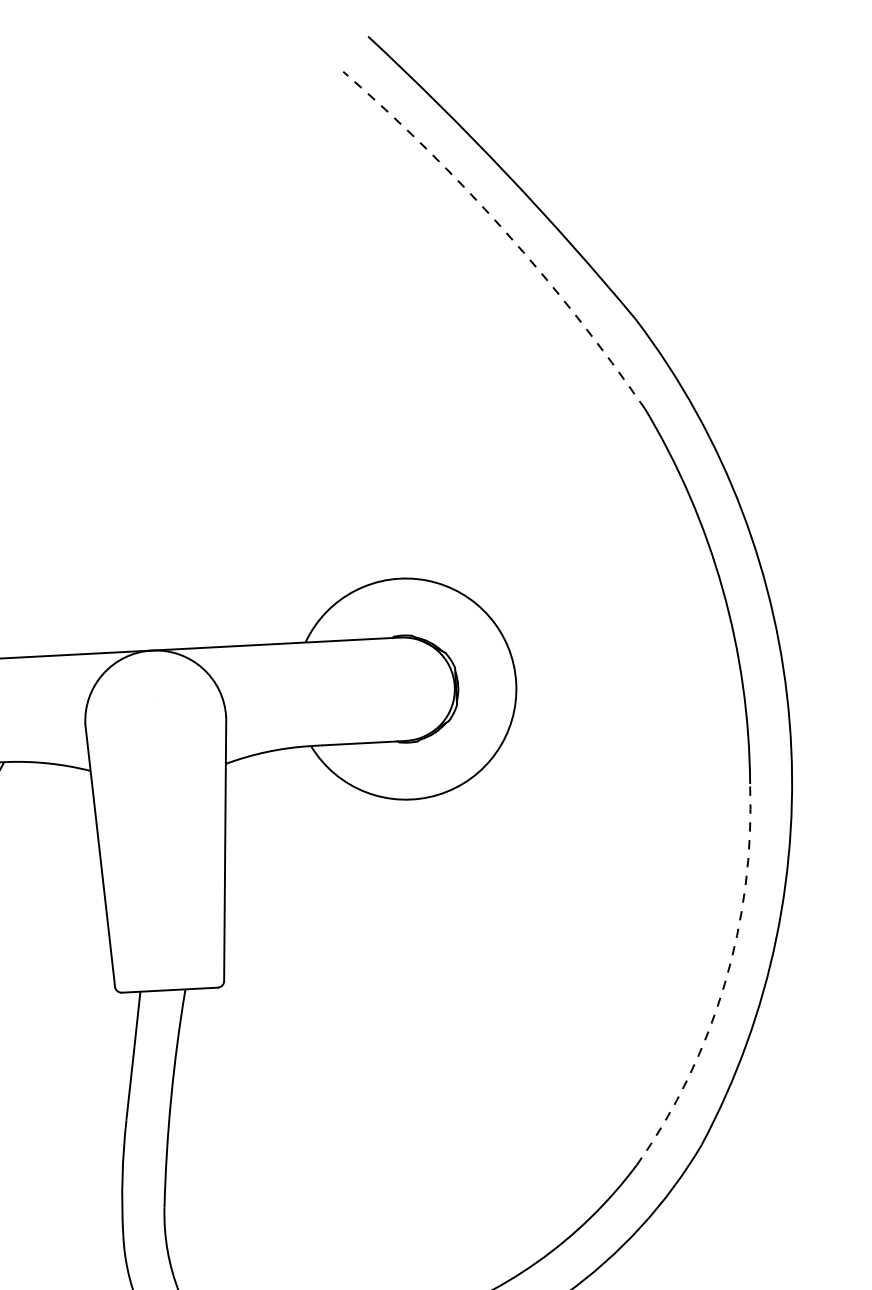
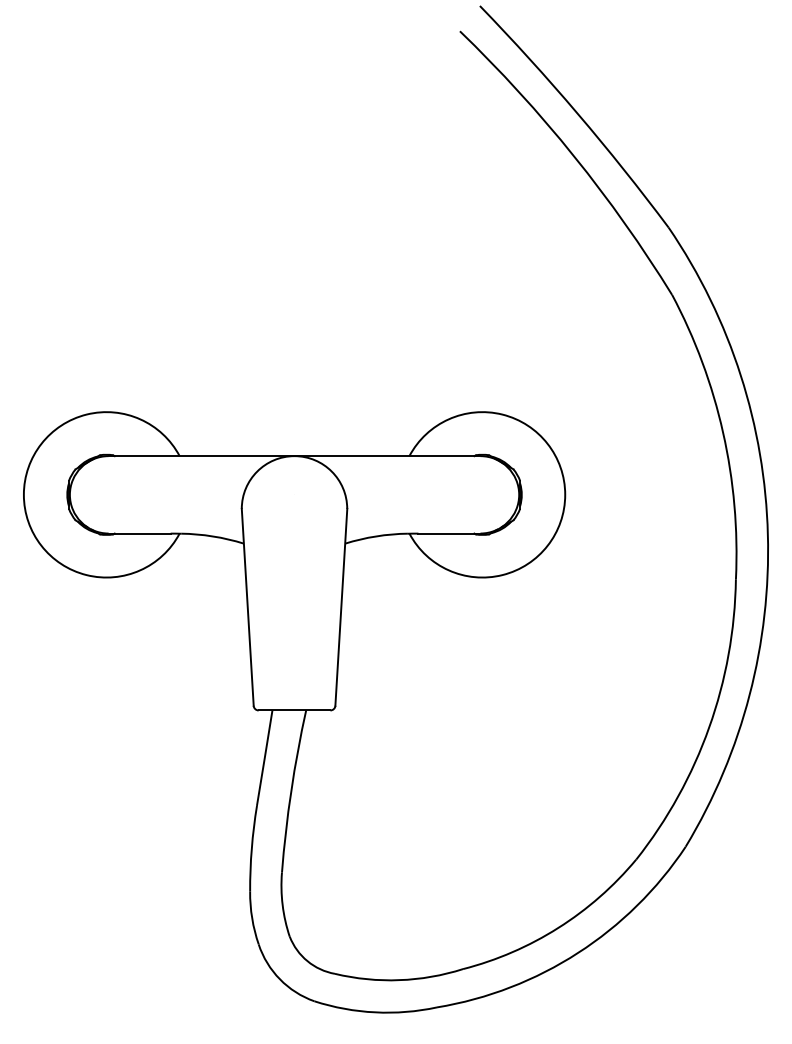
arc: (504, 230) -> (574, 156), dashed -> solid
arc: (725, 983) -> (709, 727), dashed -> solid

